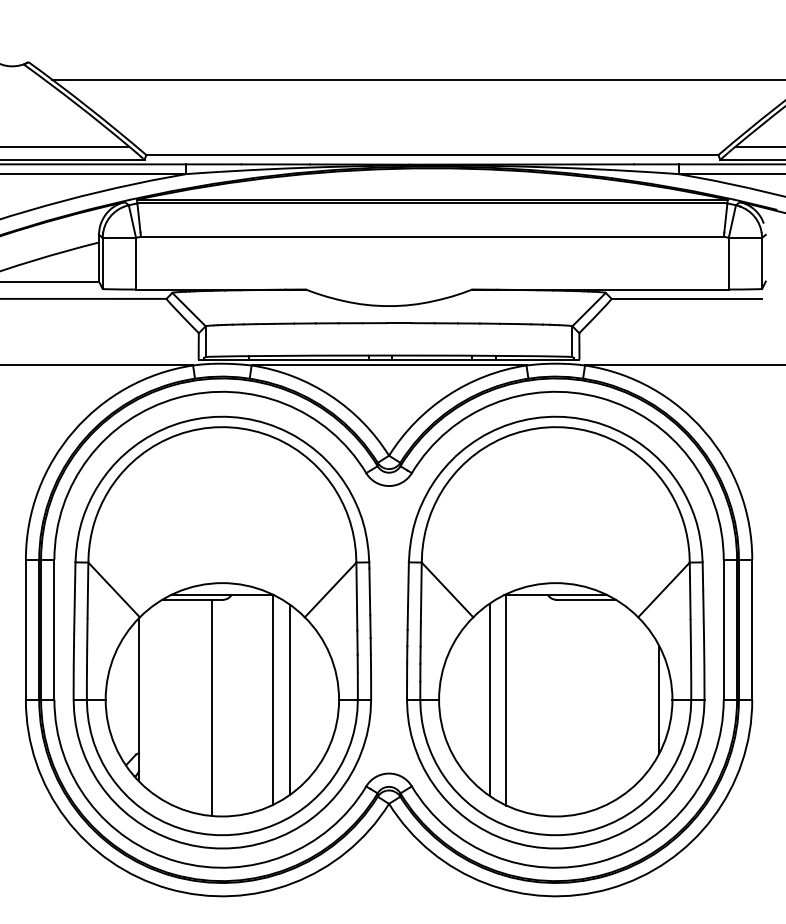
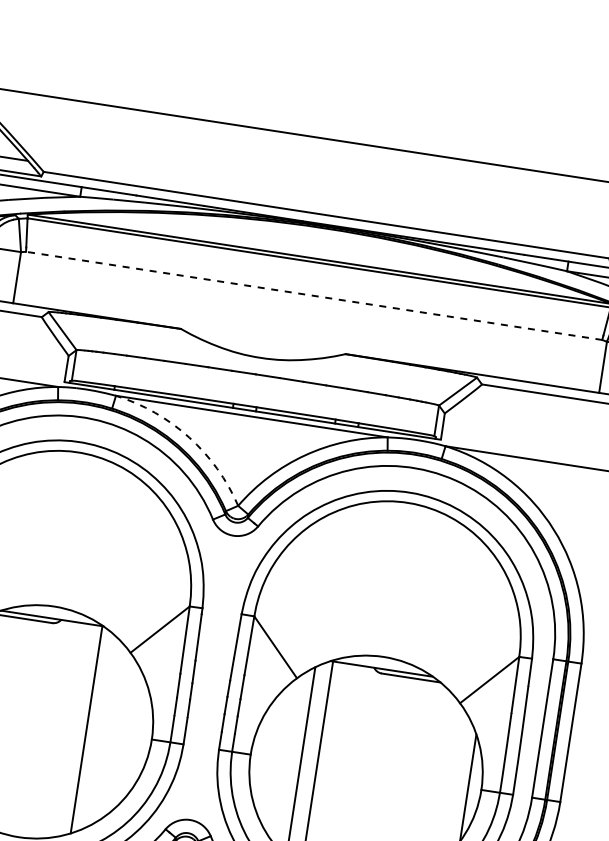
line: (432, 236) -> (314, 295), solid -> dashed
arc: (330, 395) -> (189, 437), solid -> dashed
line: (289, 699) -> (102, 731), removed
line: (212, 707) -> (25, 727), removed

